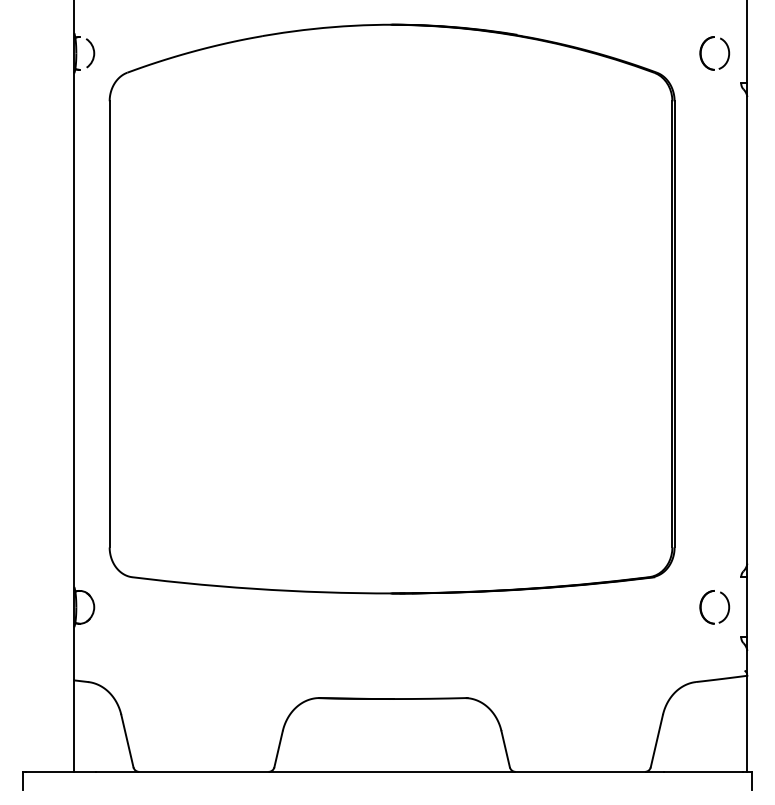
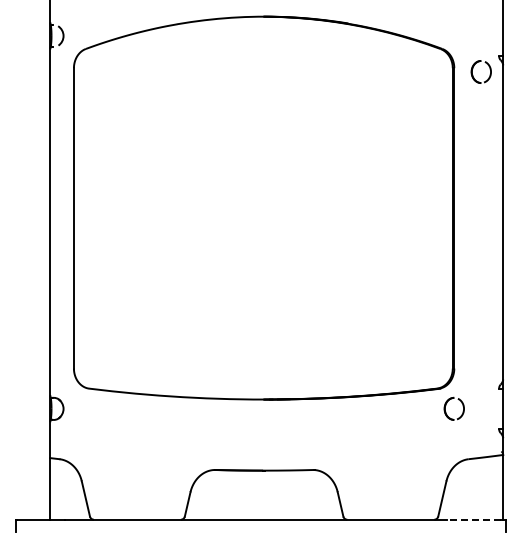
part: (703, 48) -> (473, 68), moved
part: (703, 602) -> (446, 405), moved
line: (703, 771) -> (473, 519), solid -> dashed

